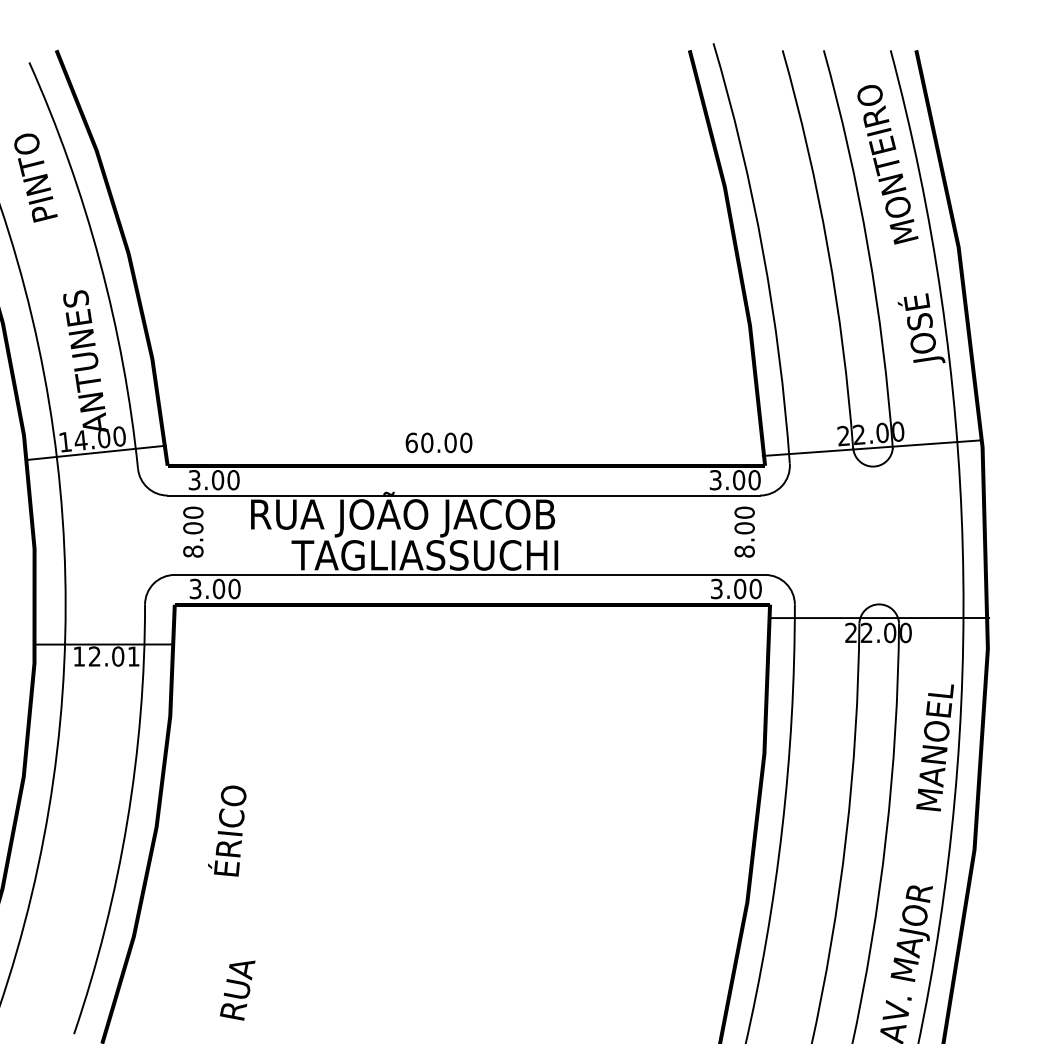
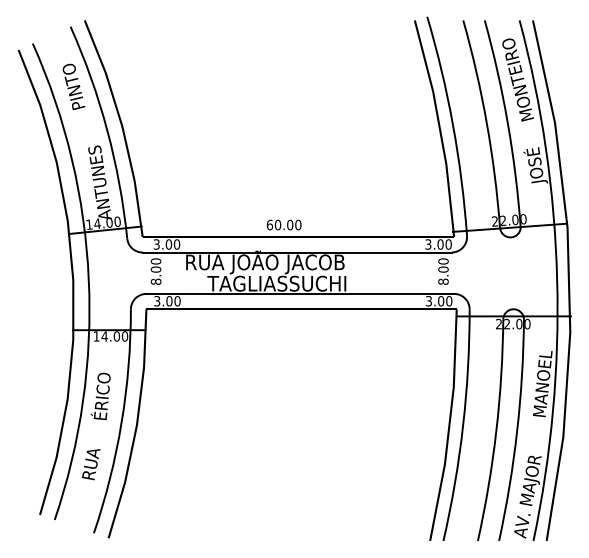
text: (113, 656) -> (114, 336), 12.01 -> 14.00
text: (226, 831) -> (100, 396), moved
text: (238, 990) -> (91, 464), moved

